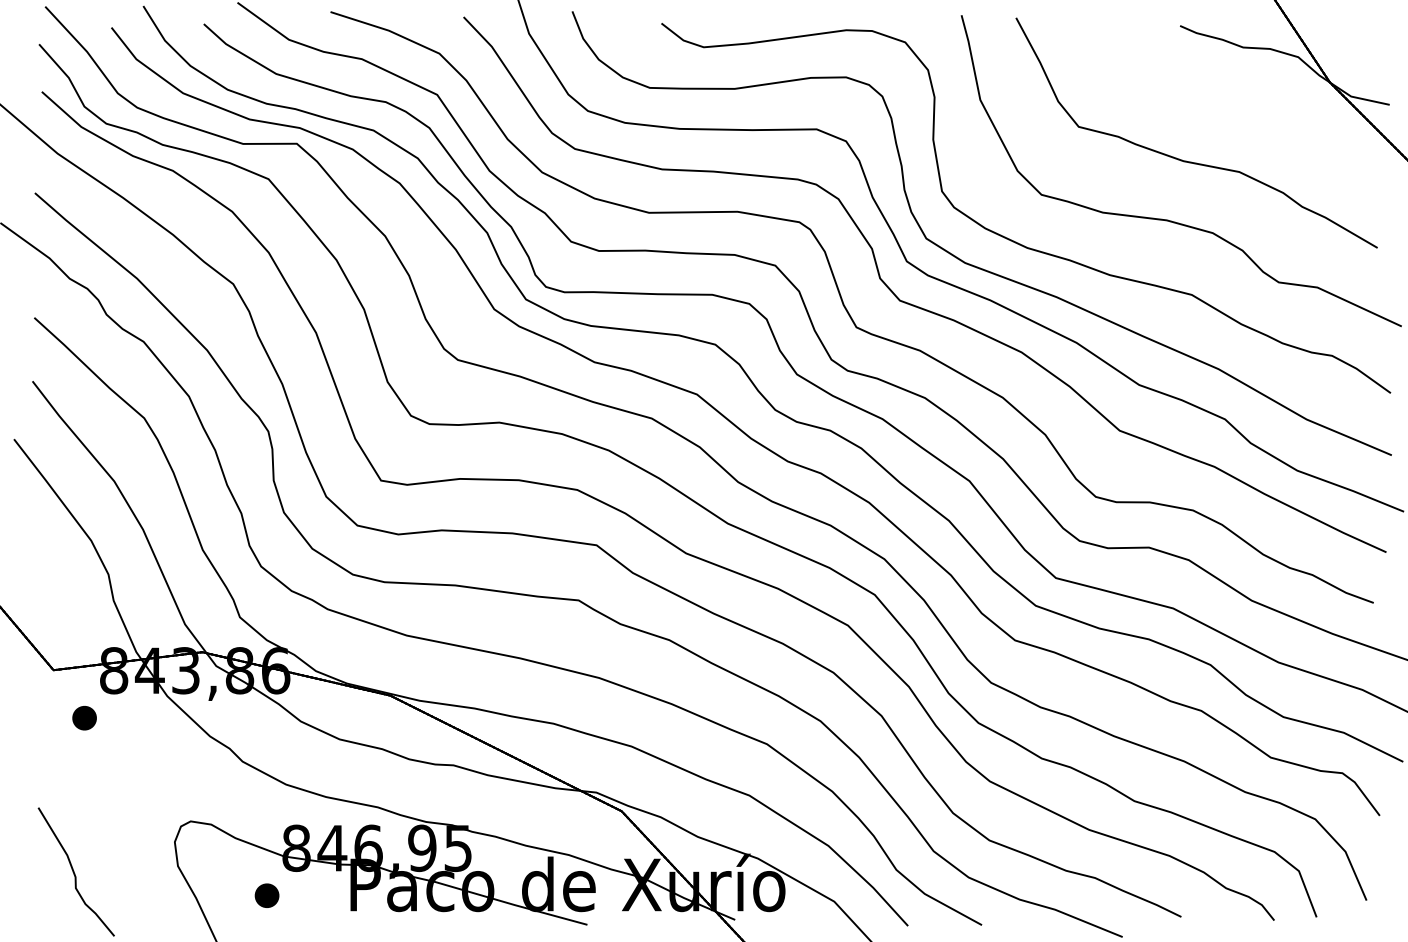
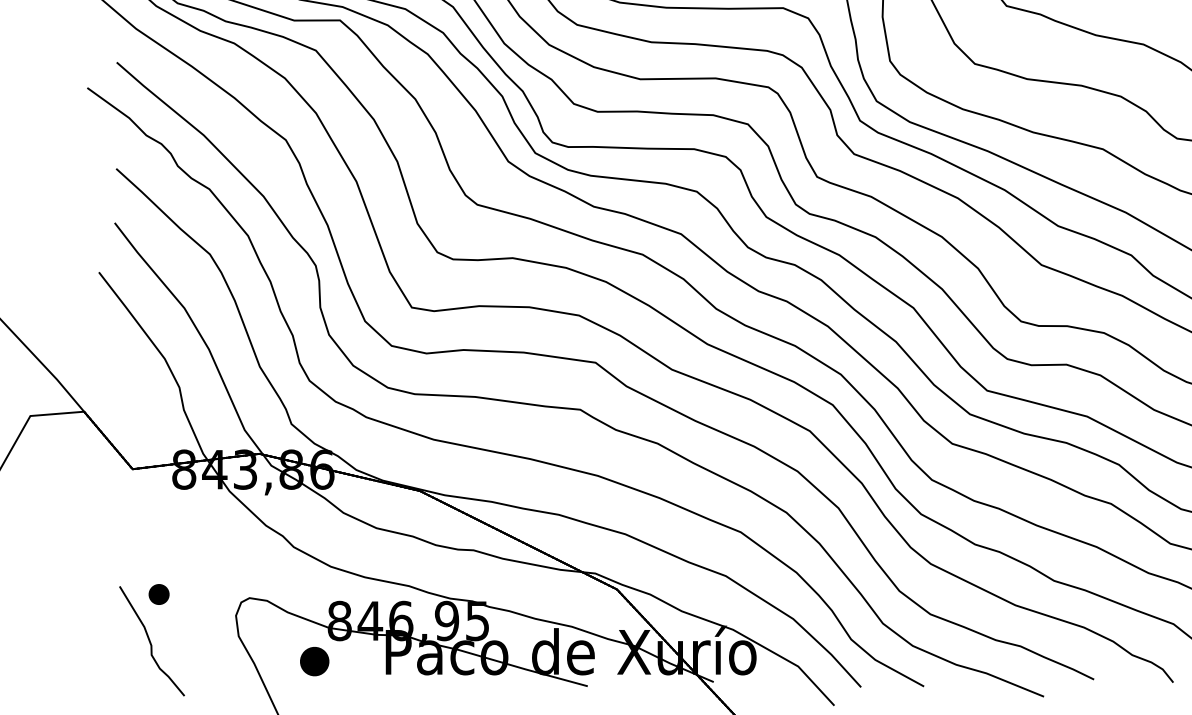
part: (84, 718) -> (159, 594), moved
part: (266, 895) -> (314, 661), size x1.4

